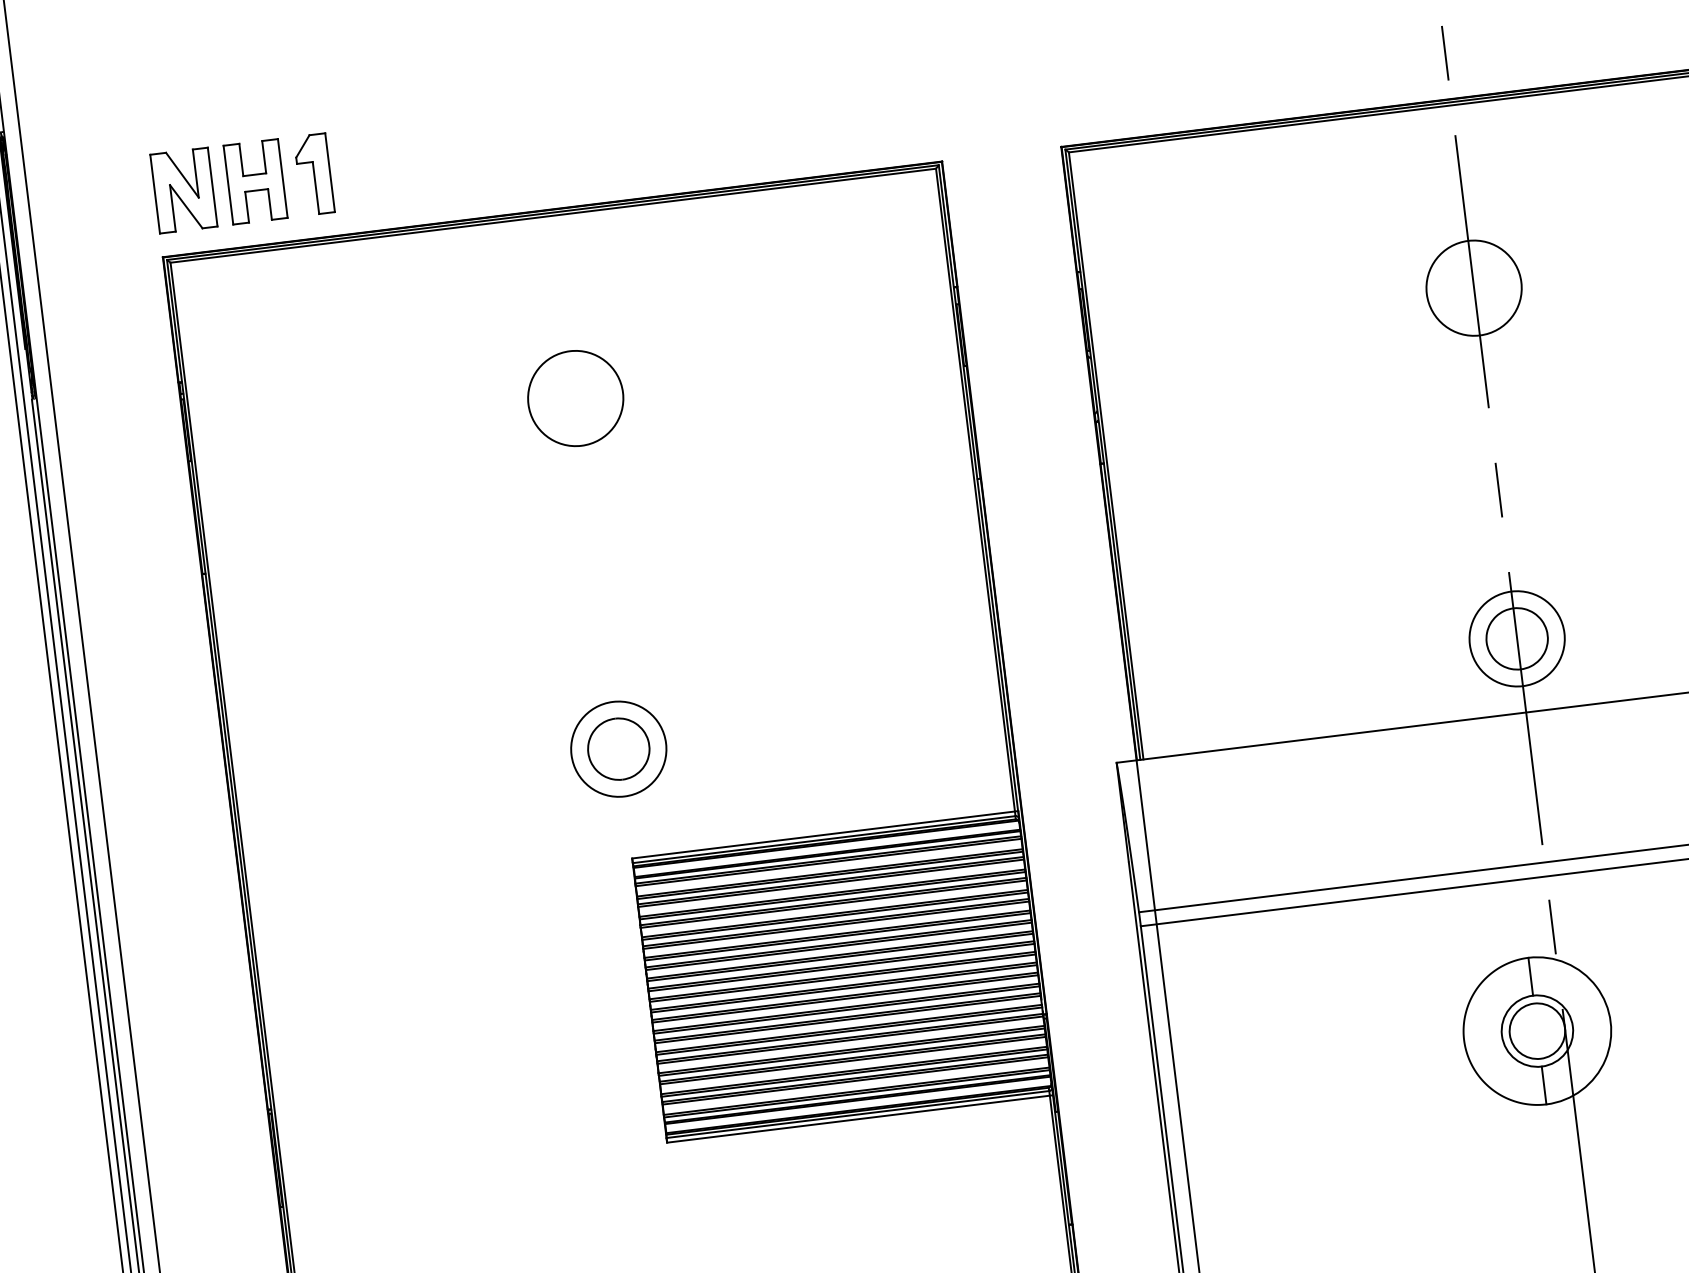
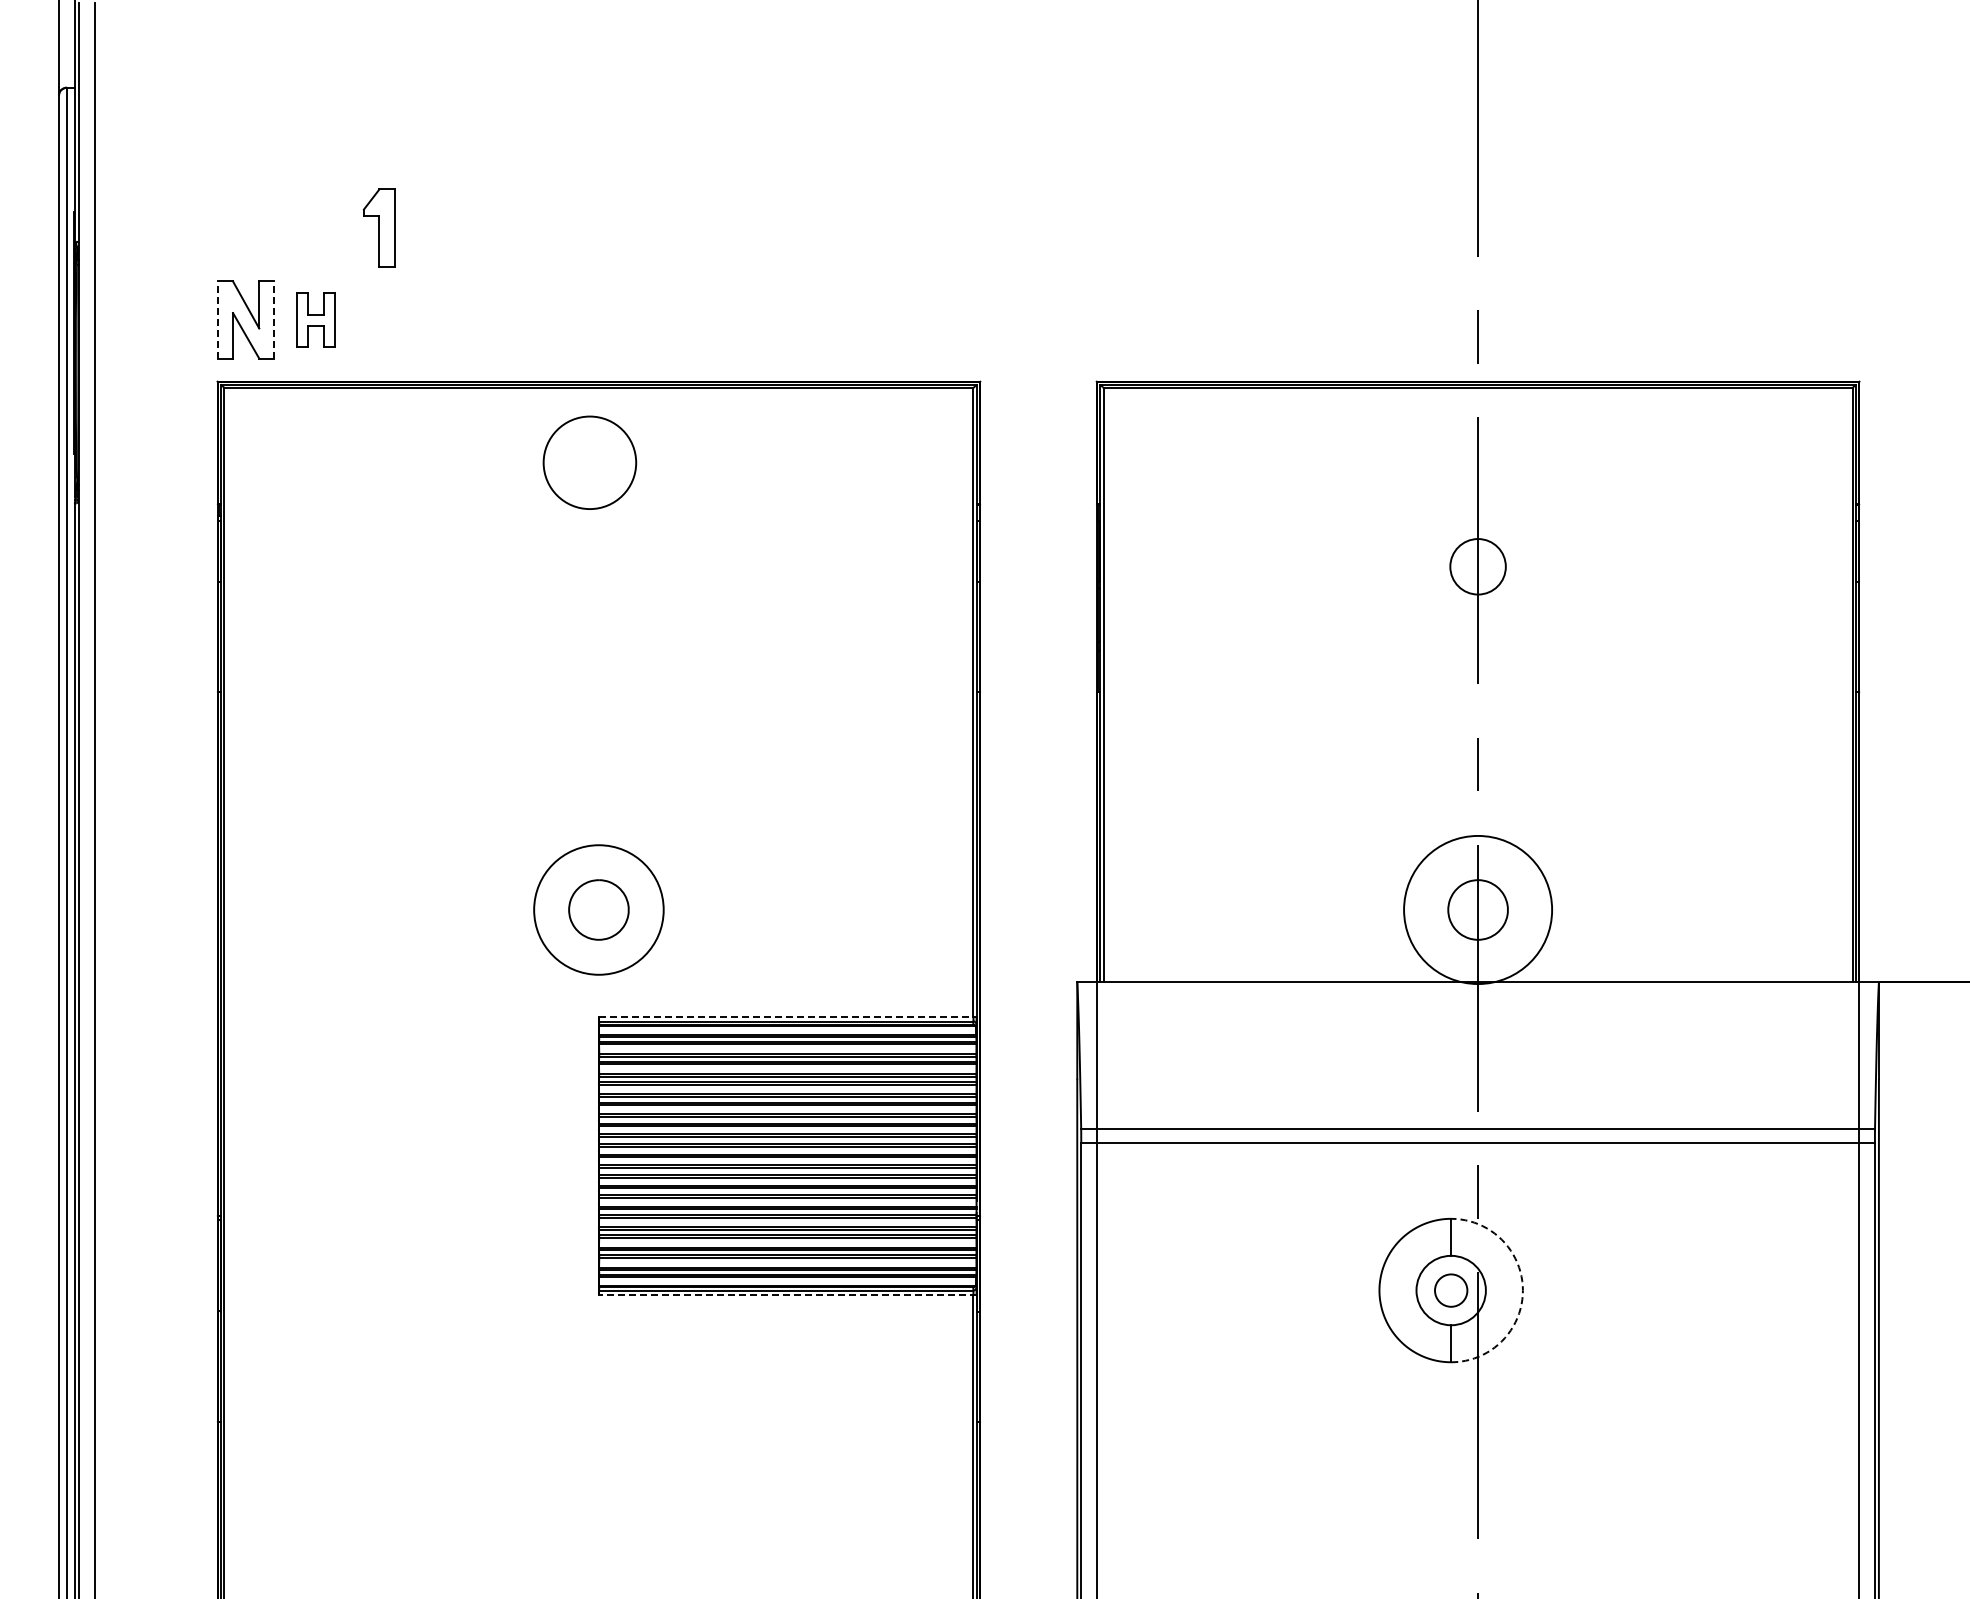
part: (313, 174) -> (378, 227), moved
part: (255, 181) -> (315, 319), size x0.7
line: (212, 187) -> (273, 320), solid -> dashed
line: (155, 194) -> (217, 320), solid -> dashed
circle: (1473, 287) -> (1477, 566), size x0.6
circle: (575, 398) -> (589, 462), moved
circle: (1516, 638) -> (1477, 909), size x1.6
circle: (618, 748) -> (598, 909), size x1.4
line: (824, 834) -> (787, 1016), solid -> dashed
arc: (1610, 1022) -> (1522, 1290), solid -> dashed
circle: (1537, 1031) -> (1451, 1290), size x0.6
line: (859, 1119) -> (787, 1295), solid -> dashed

